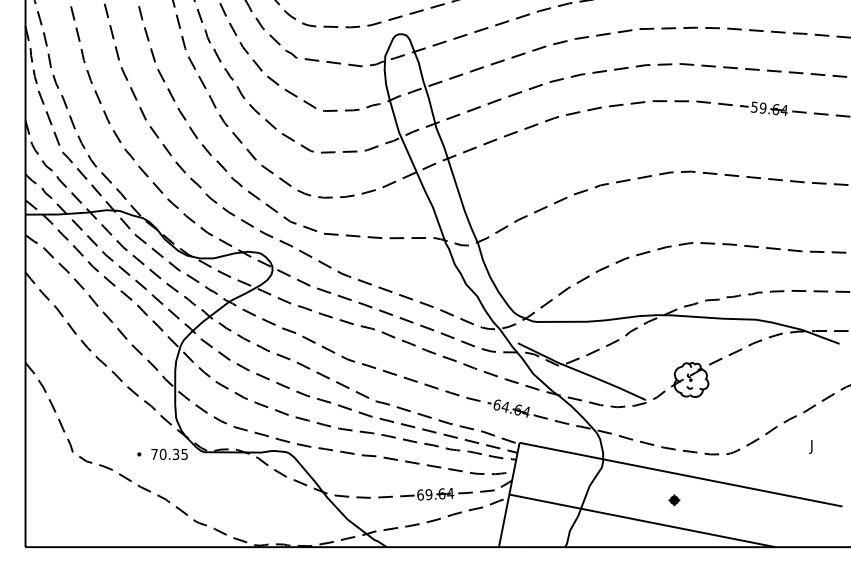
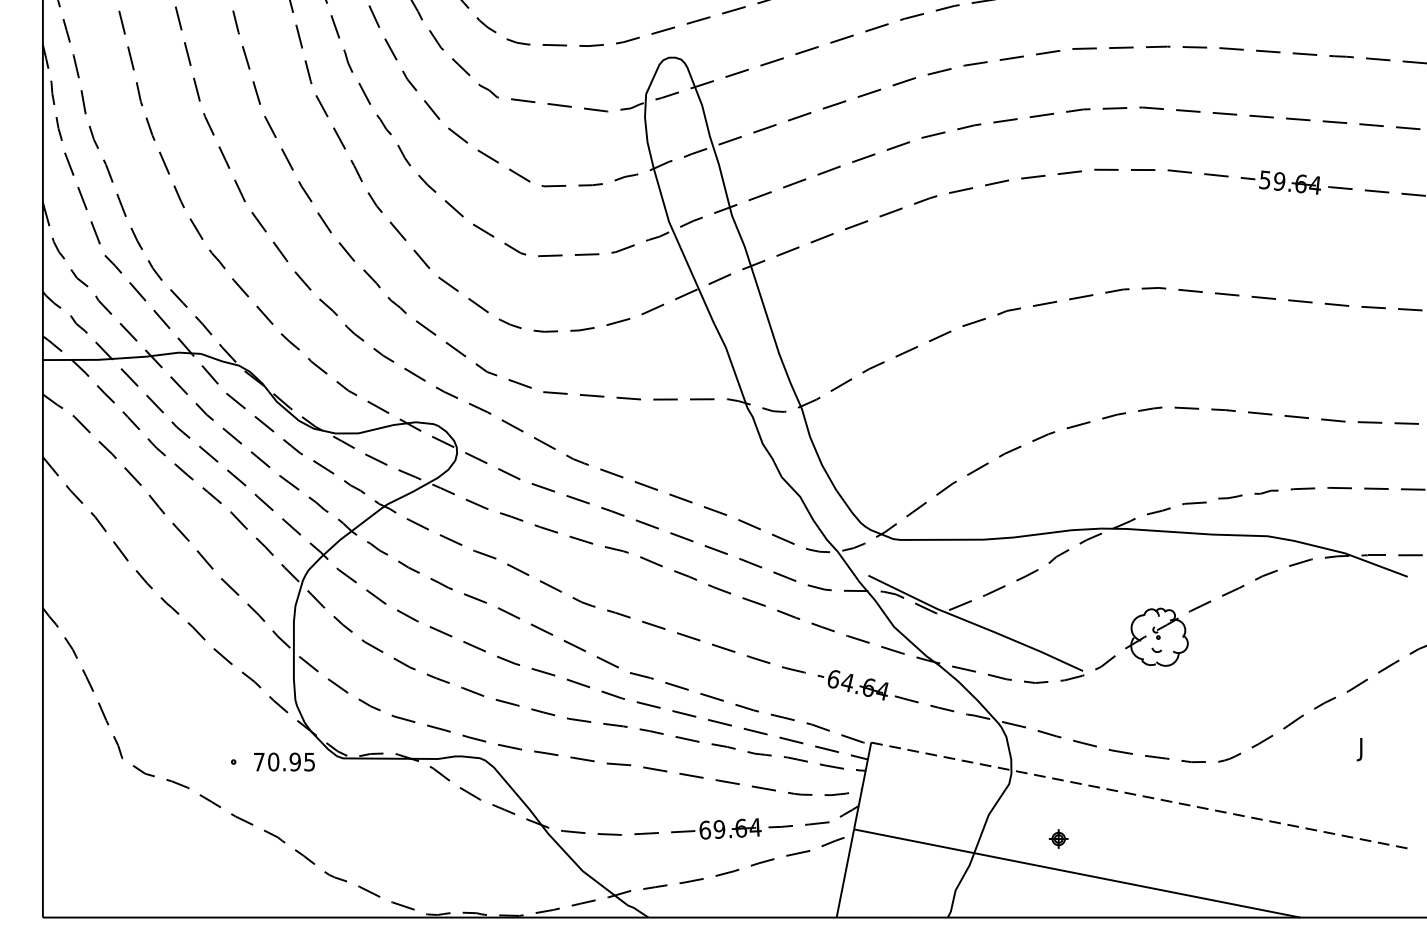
text: (175, 453) -> (294, 760), 70.35 -> 70.95
line: (681, 474) -> (1142, 795), solid -> dashed
part: (674, 500) -> (1058, 839), moved

